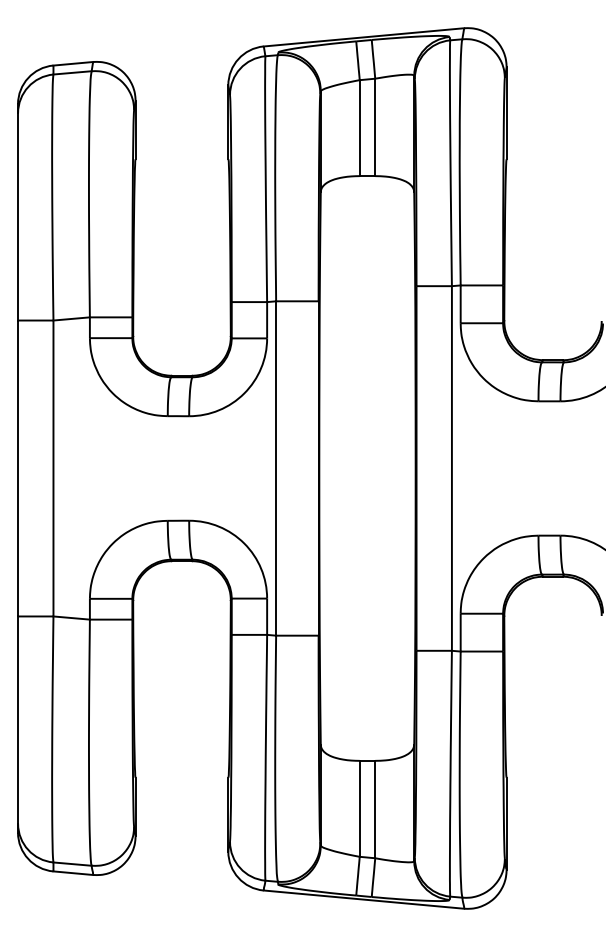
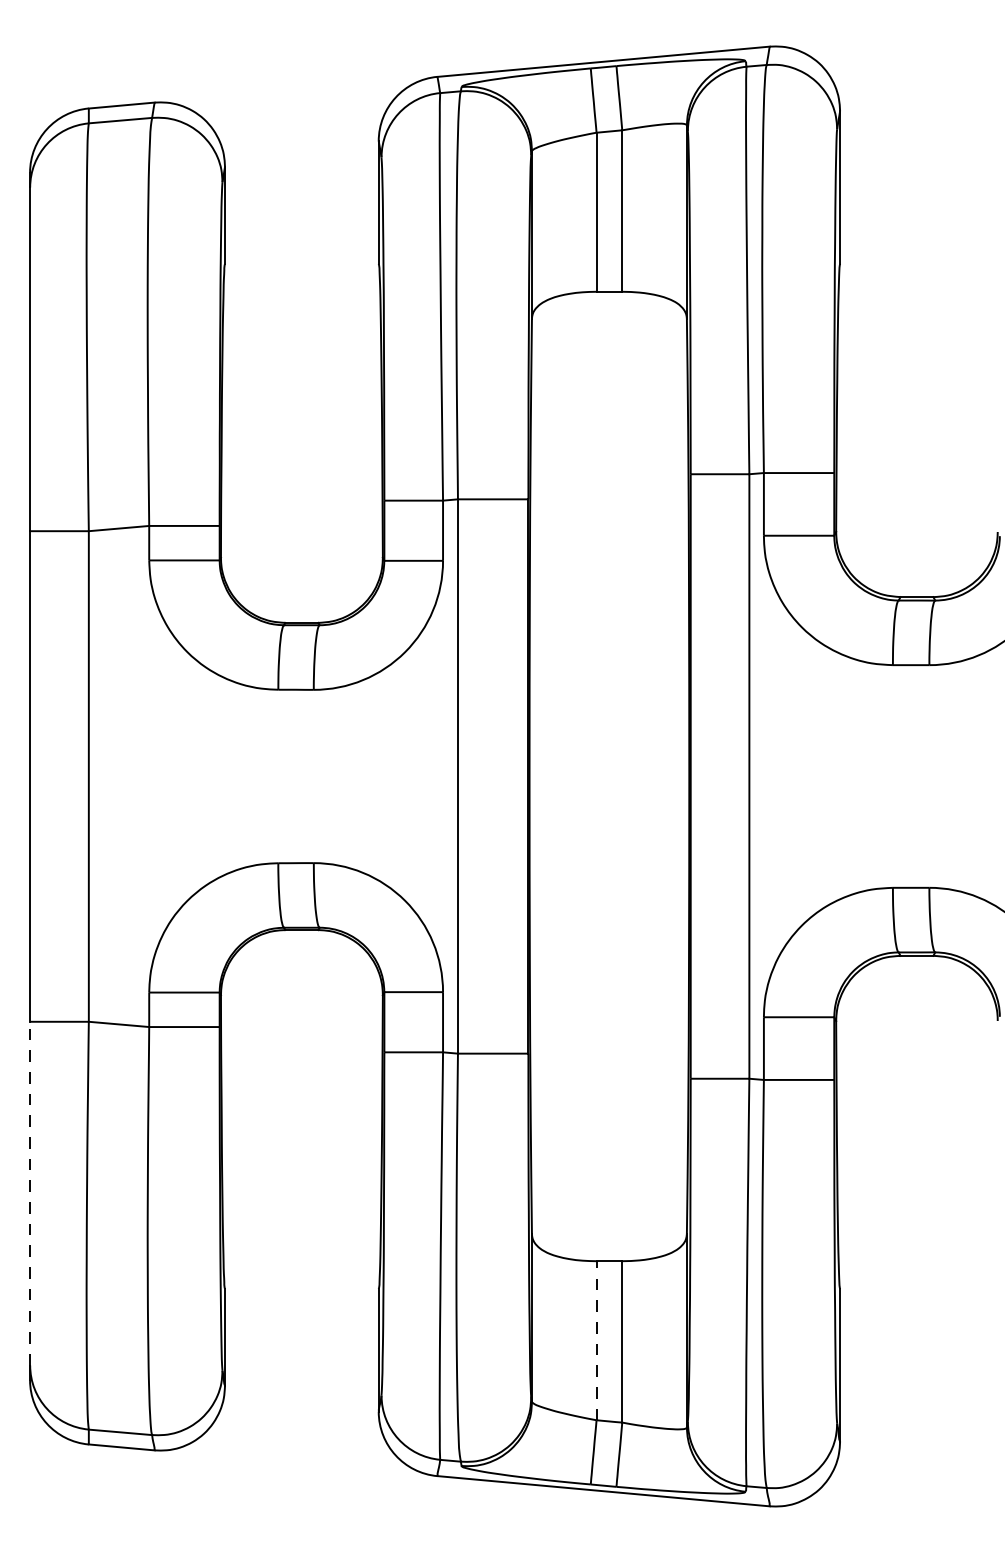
line: (18, 720) -> (30, 1194), solid -> dashed
line: (359, 808) -> (596, 1340), solid -> dashed

